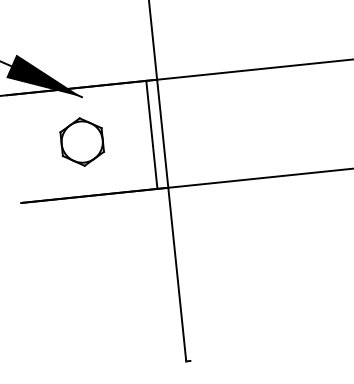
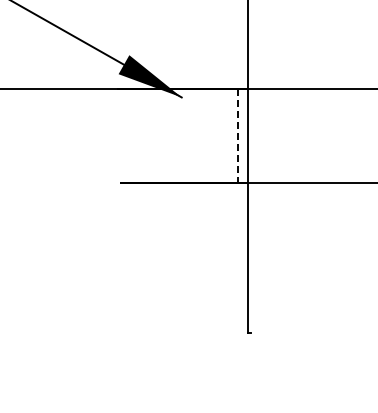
line: (152, 134) -> (238, 135), solid -> dashed
part: (81, 141) -> (177, 135), removed

